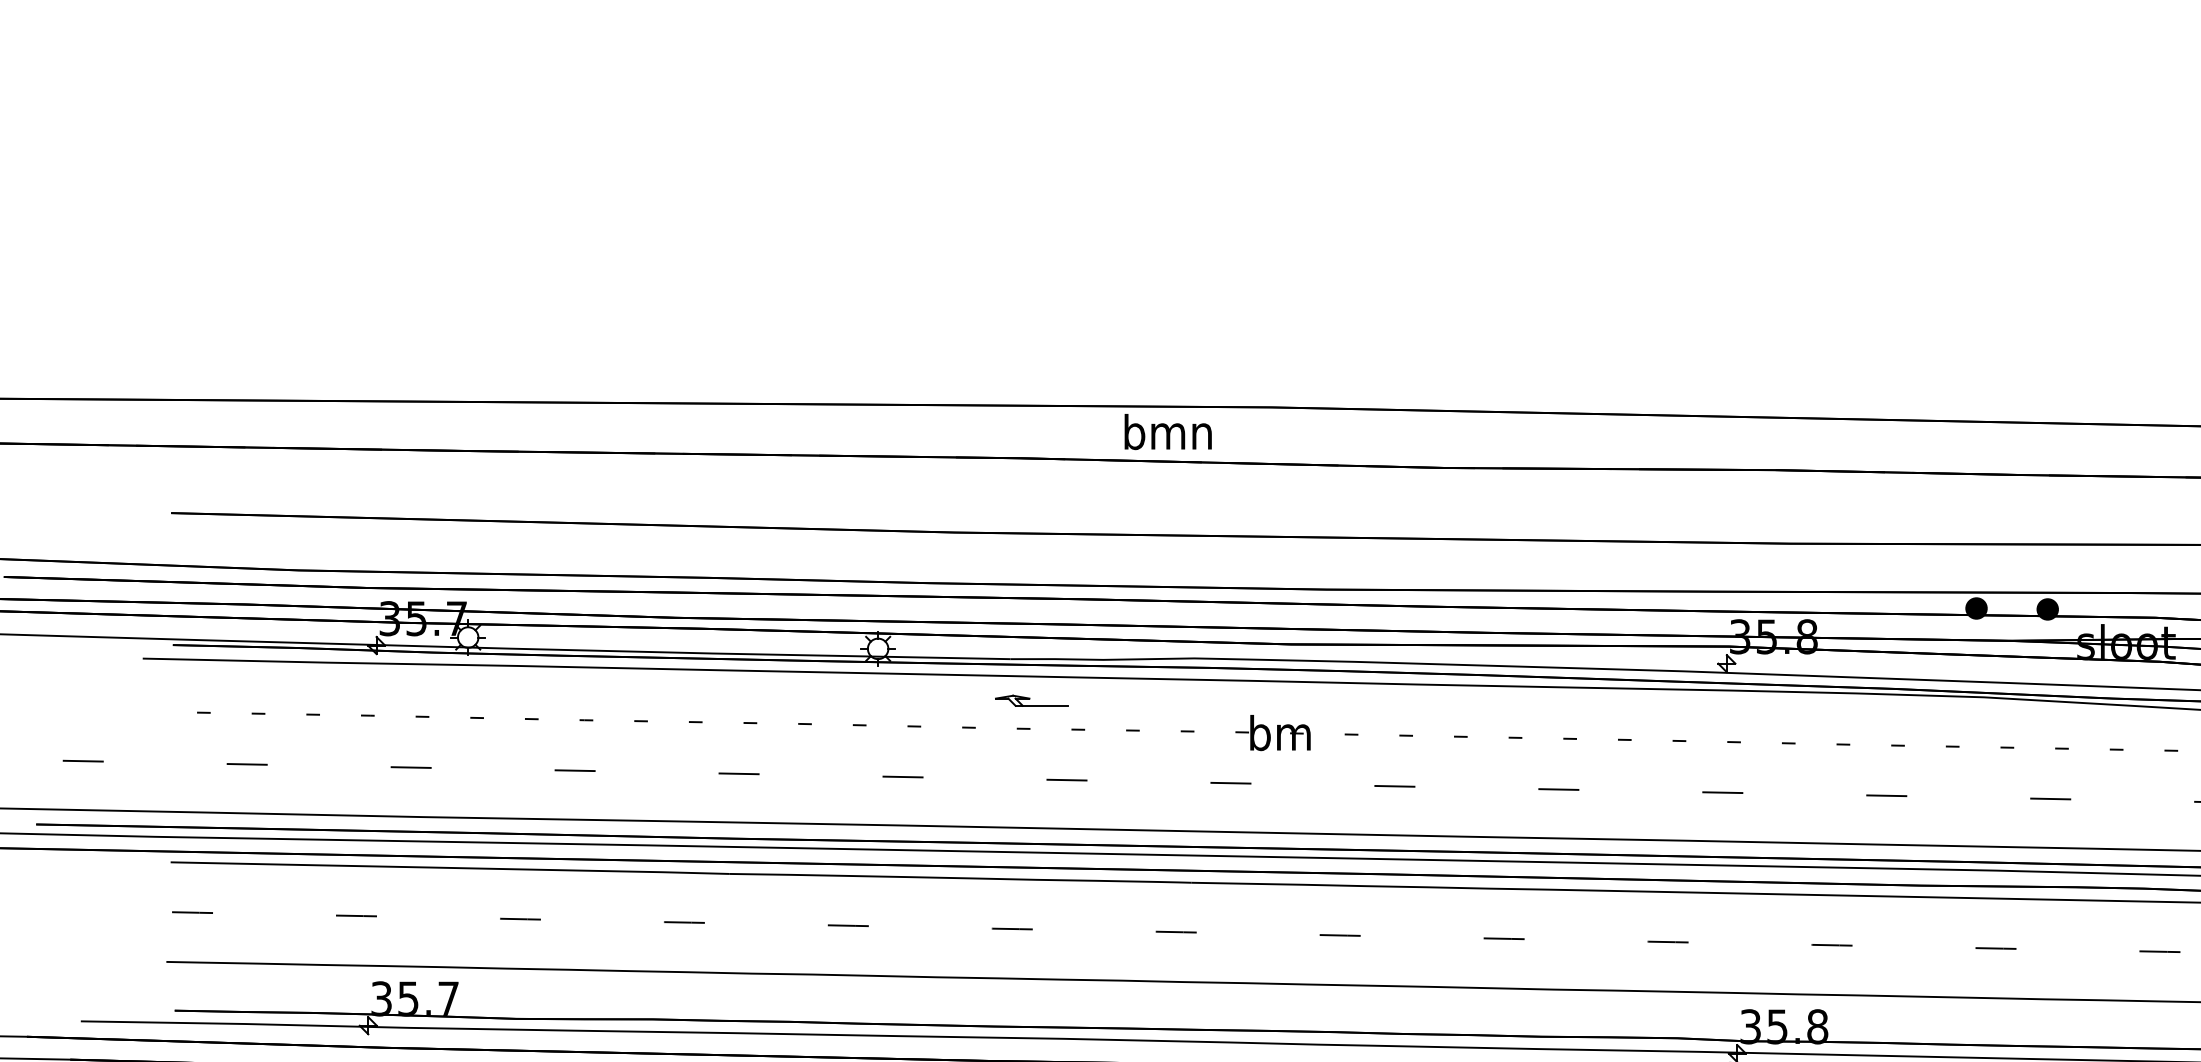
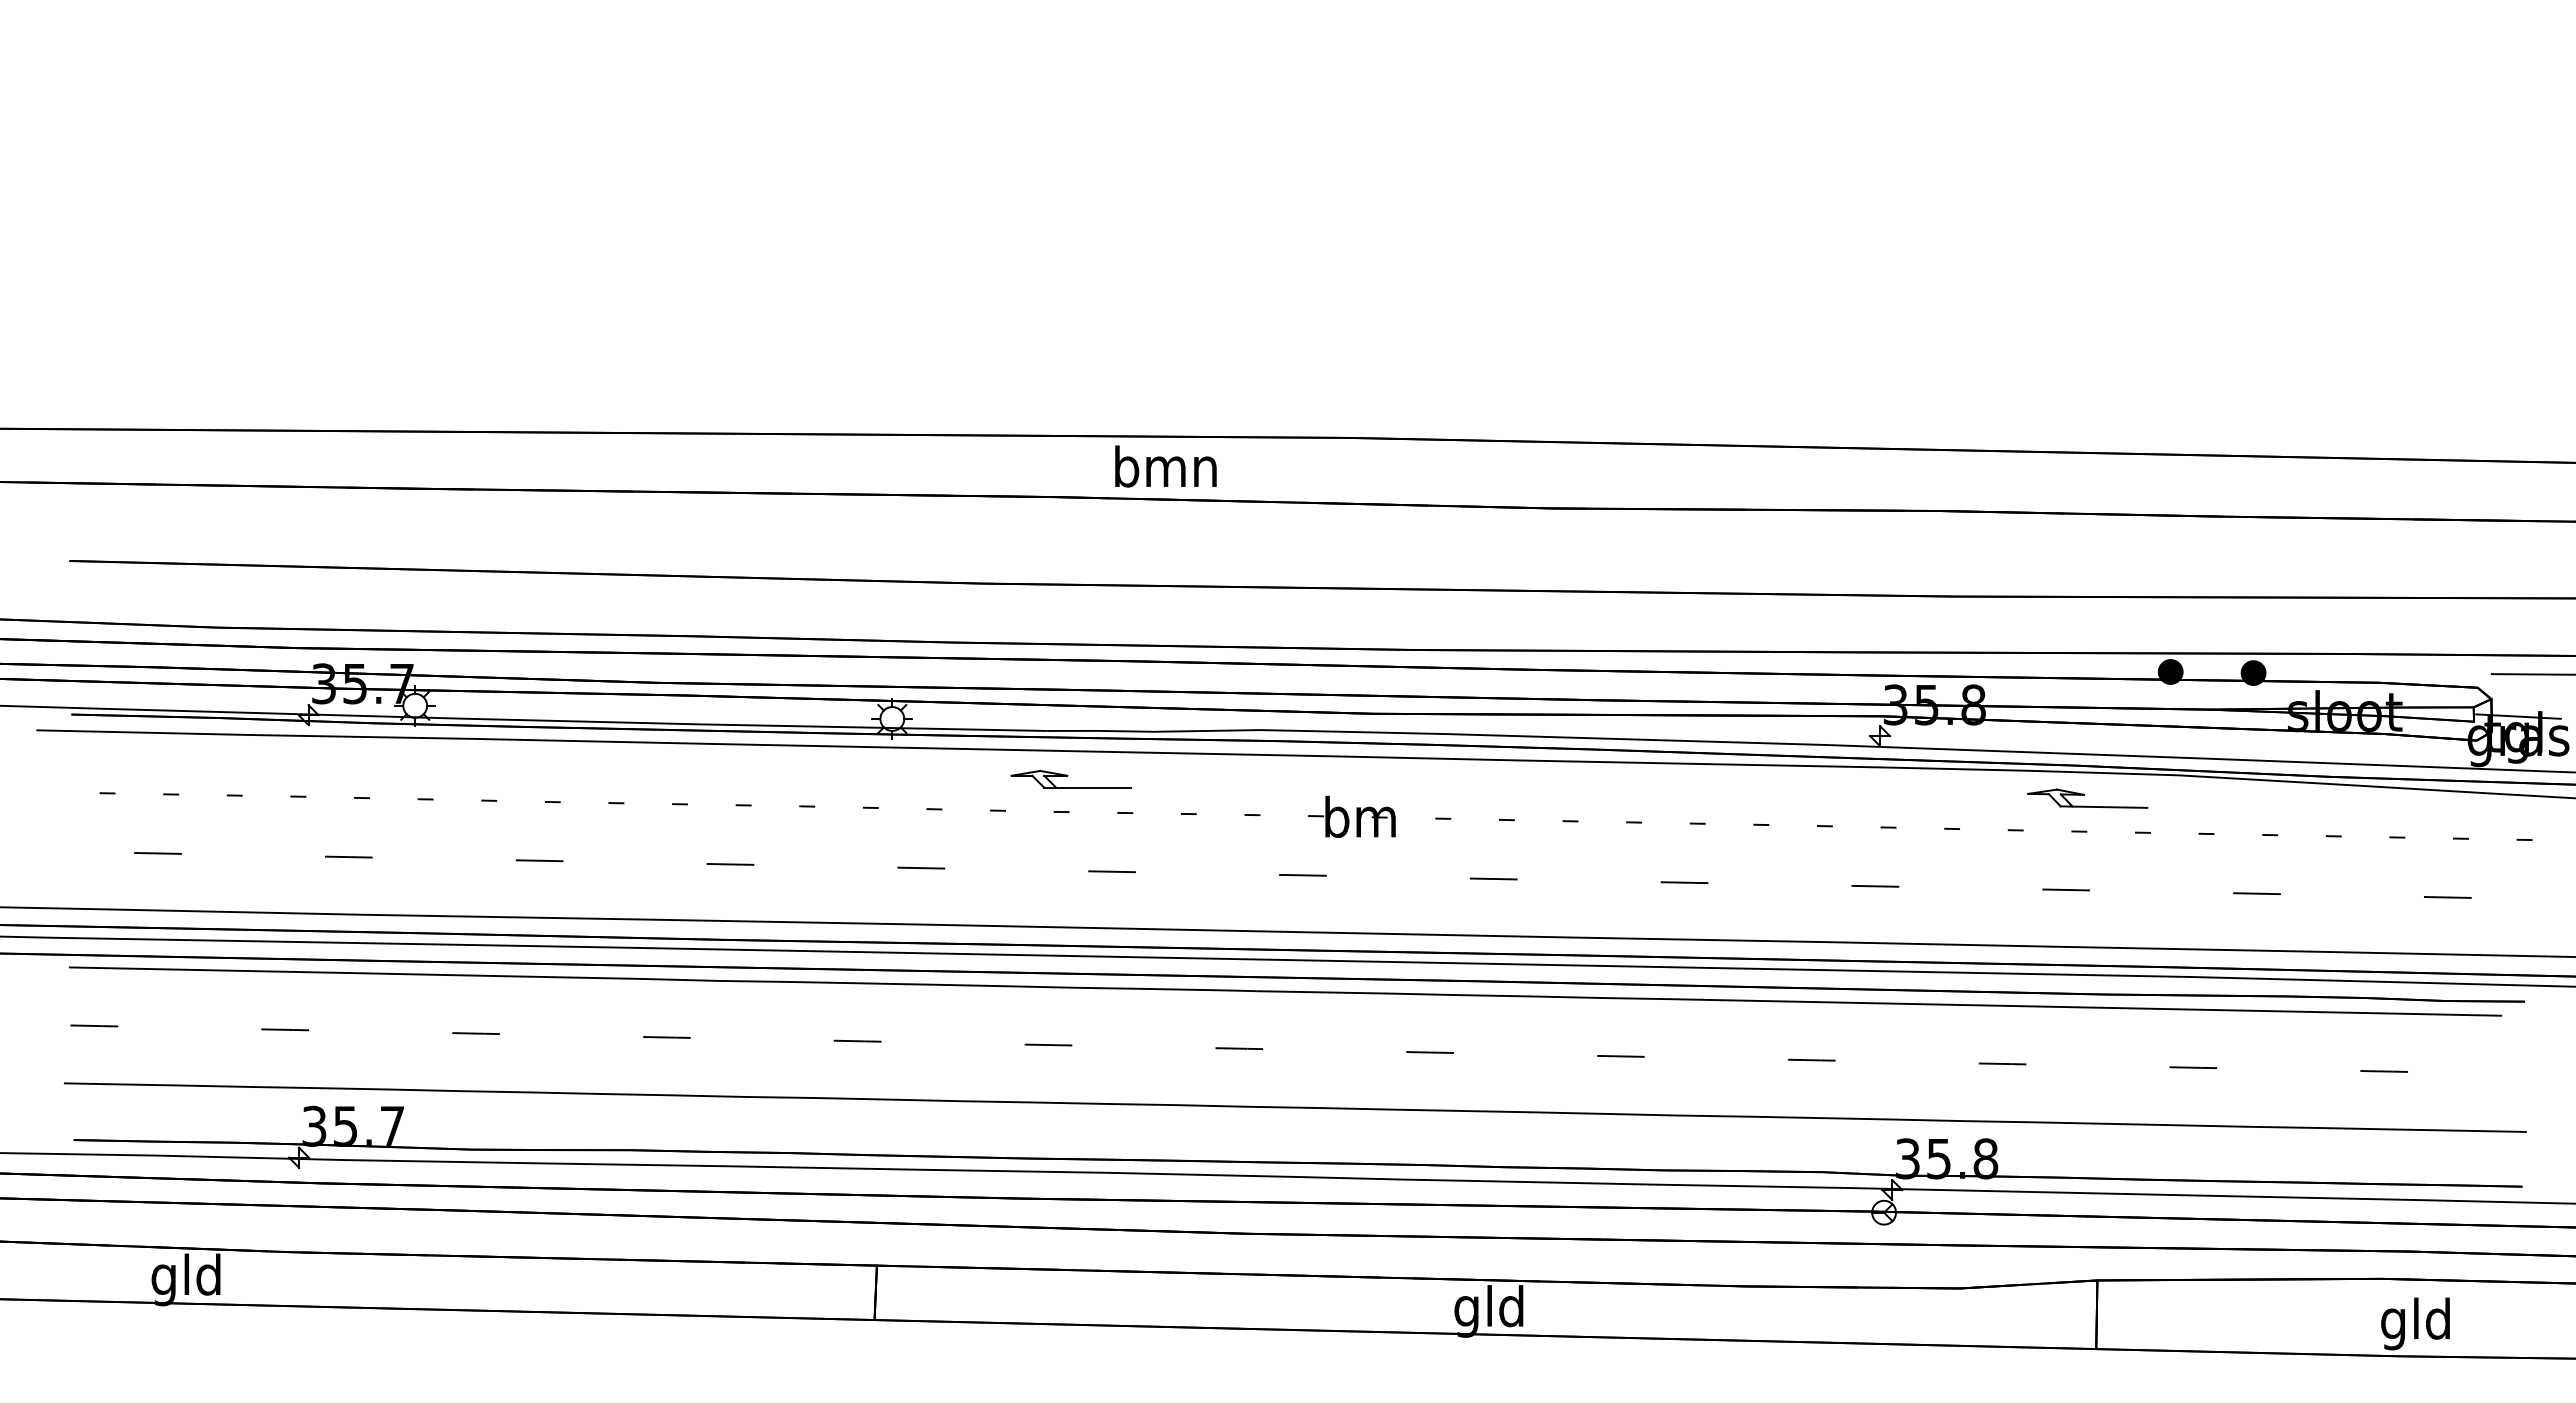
text: (1167, 431) -> (1165, 466), moved
part: (1031, 700) -> (1070, 779), size x1.43
part: (1905, 717) -> (2087, 798), added

